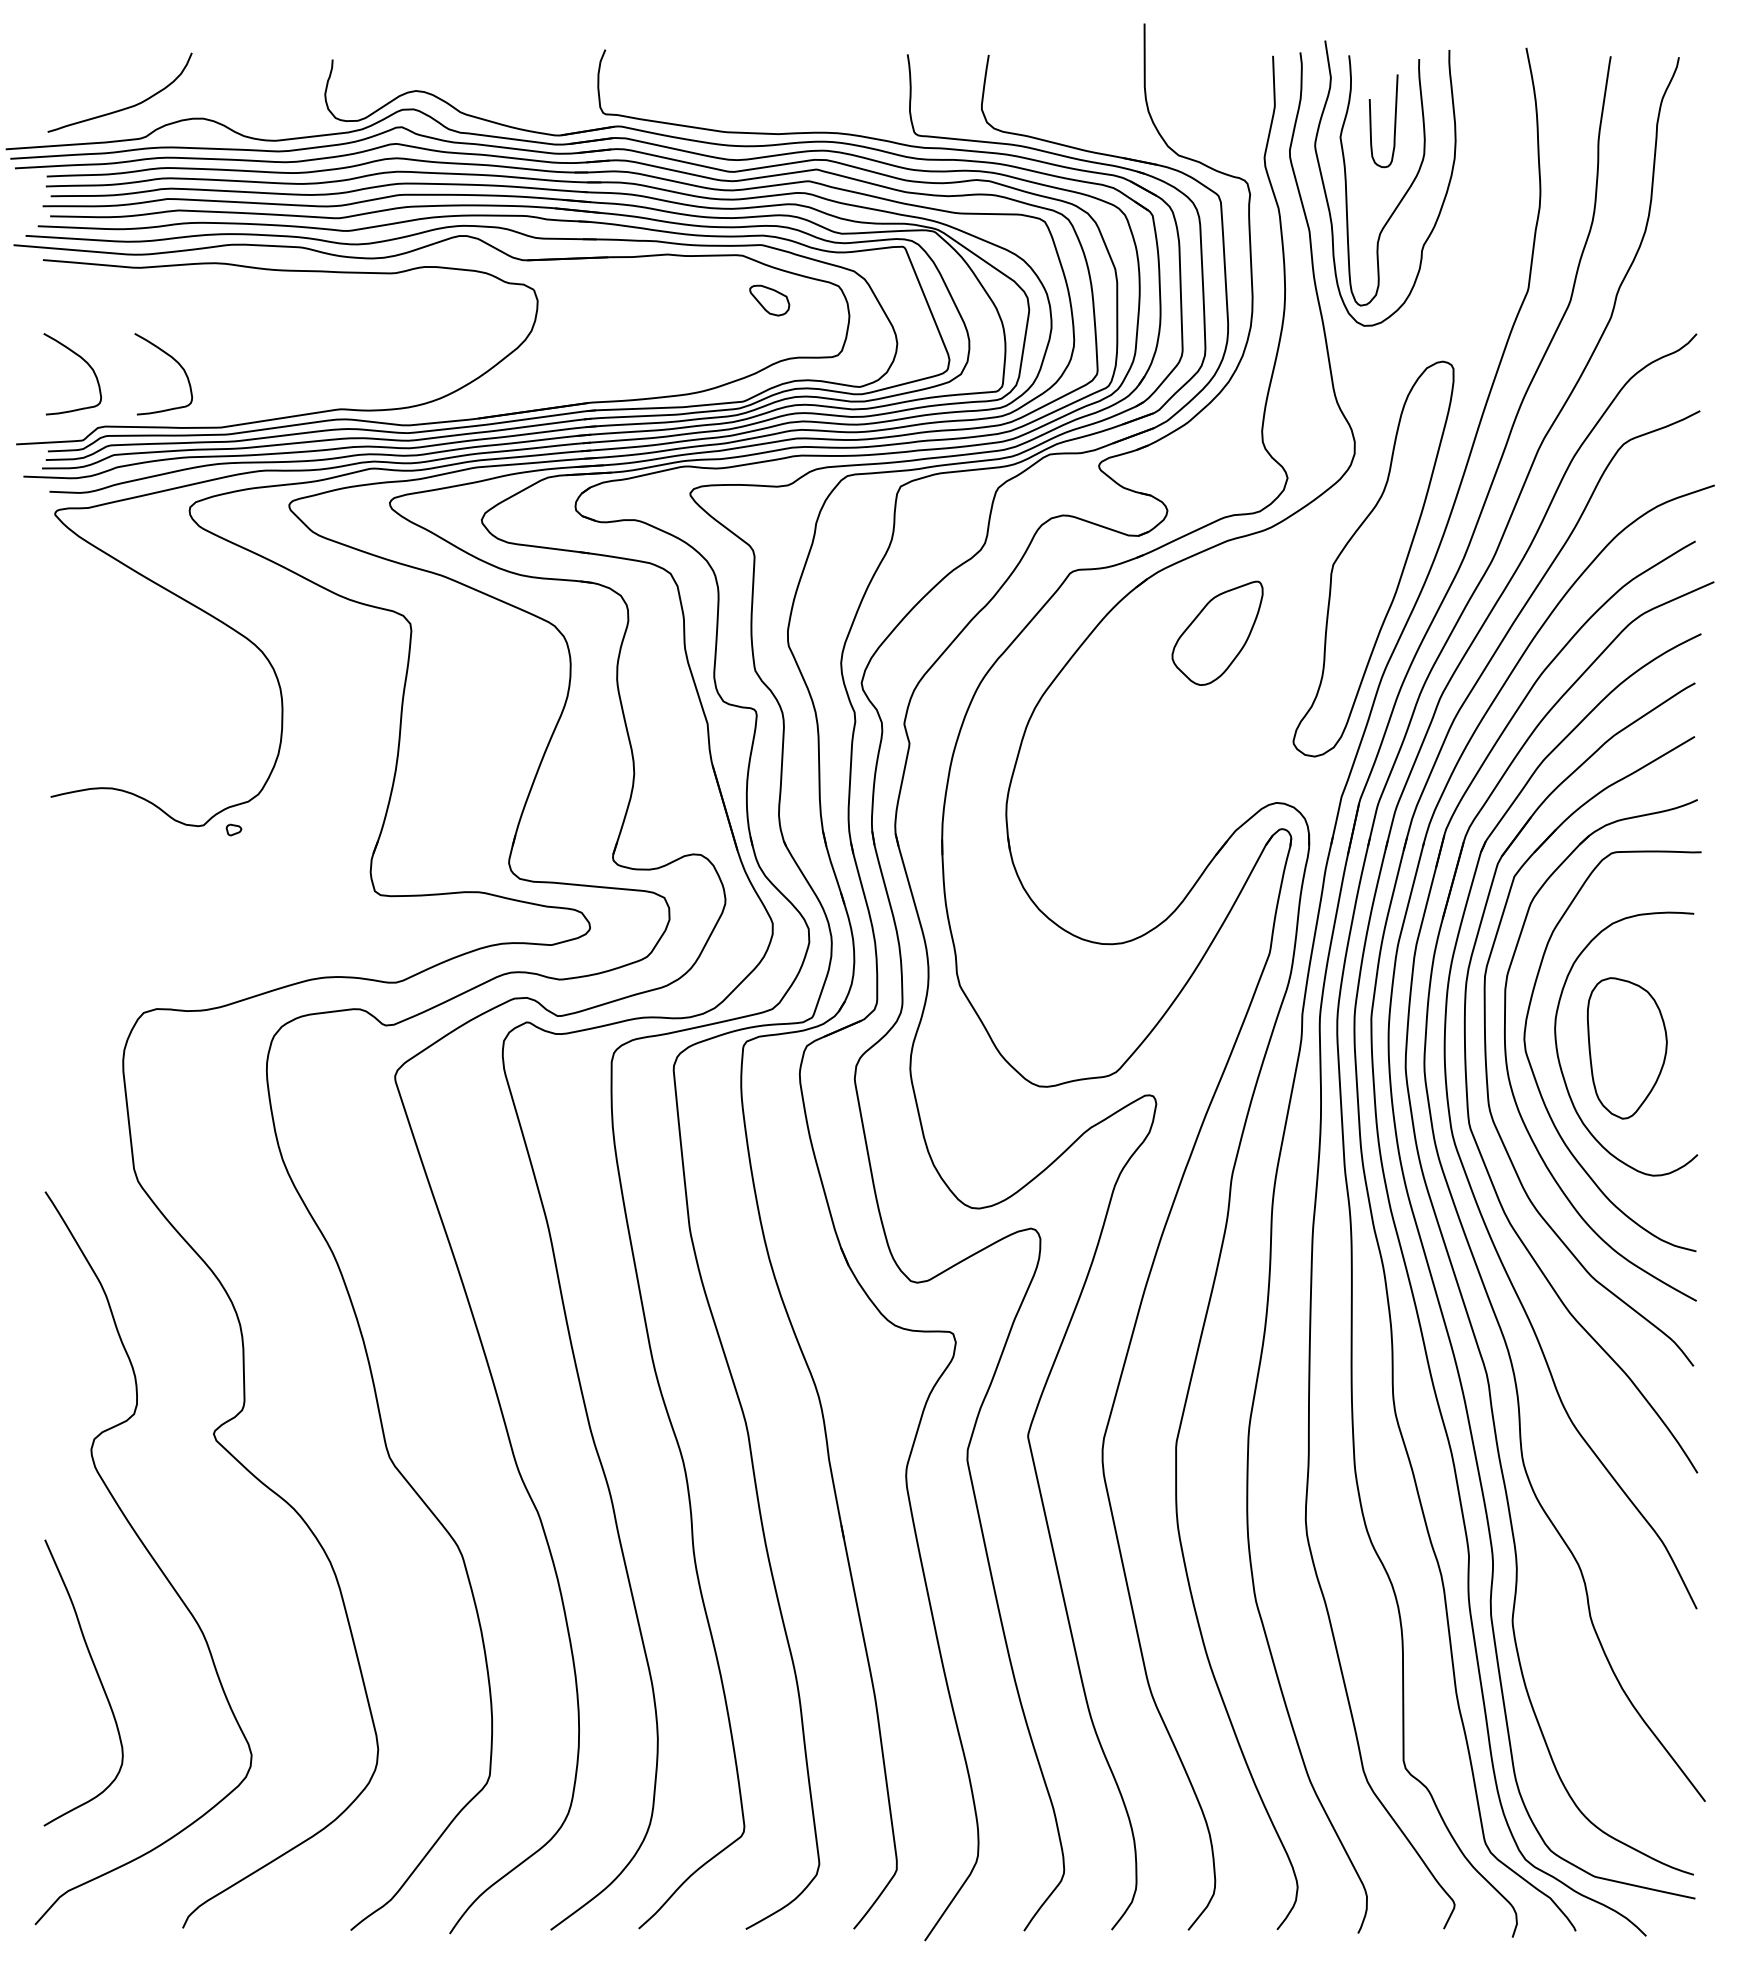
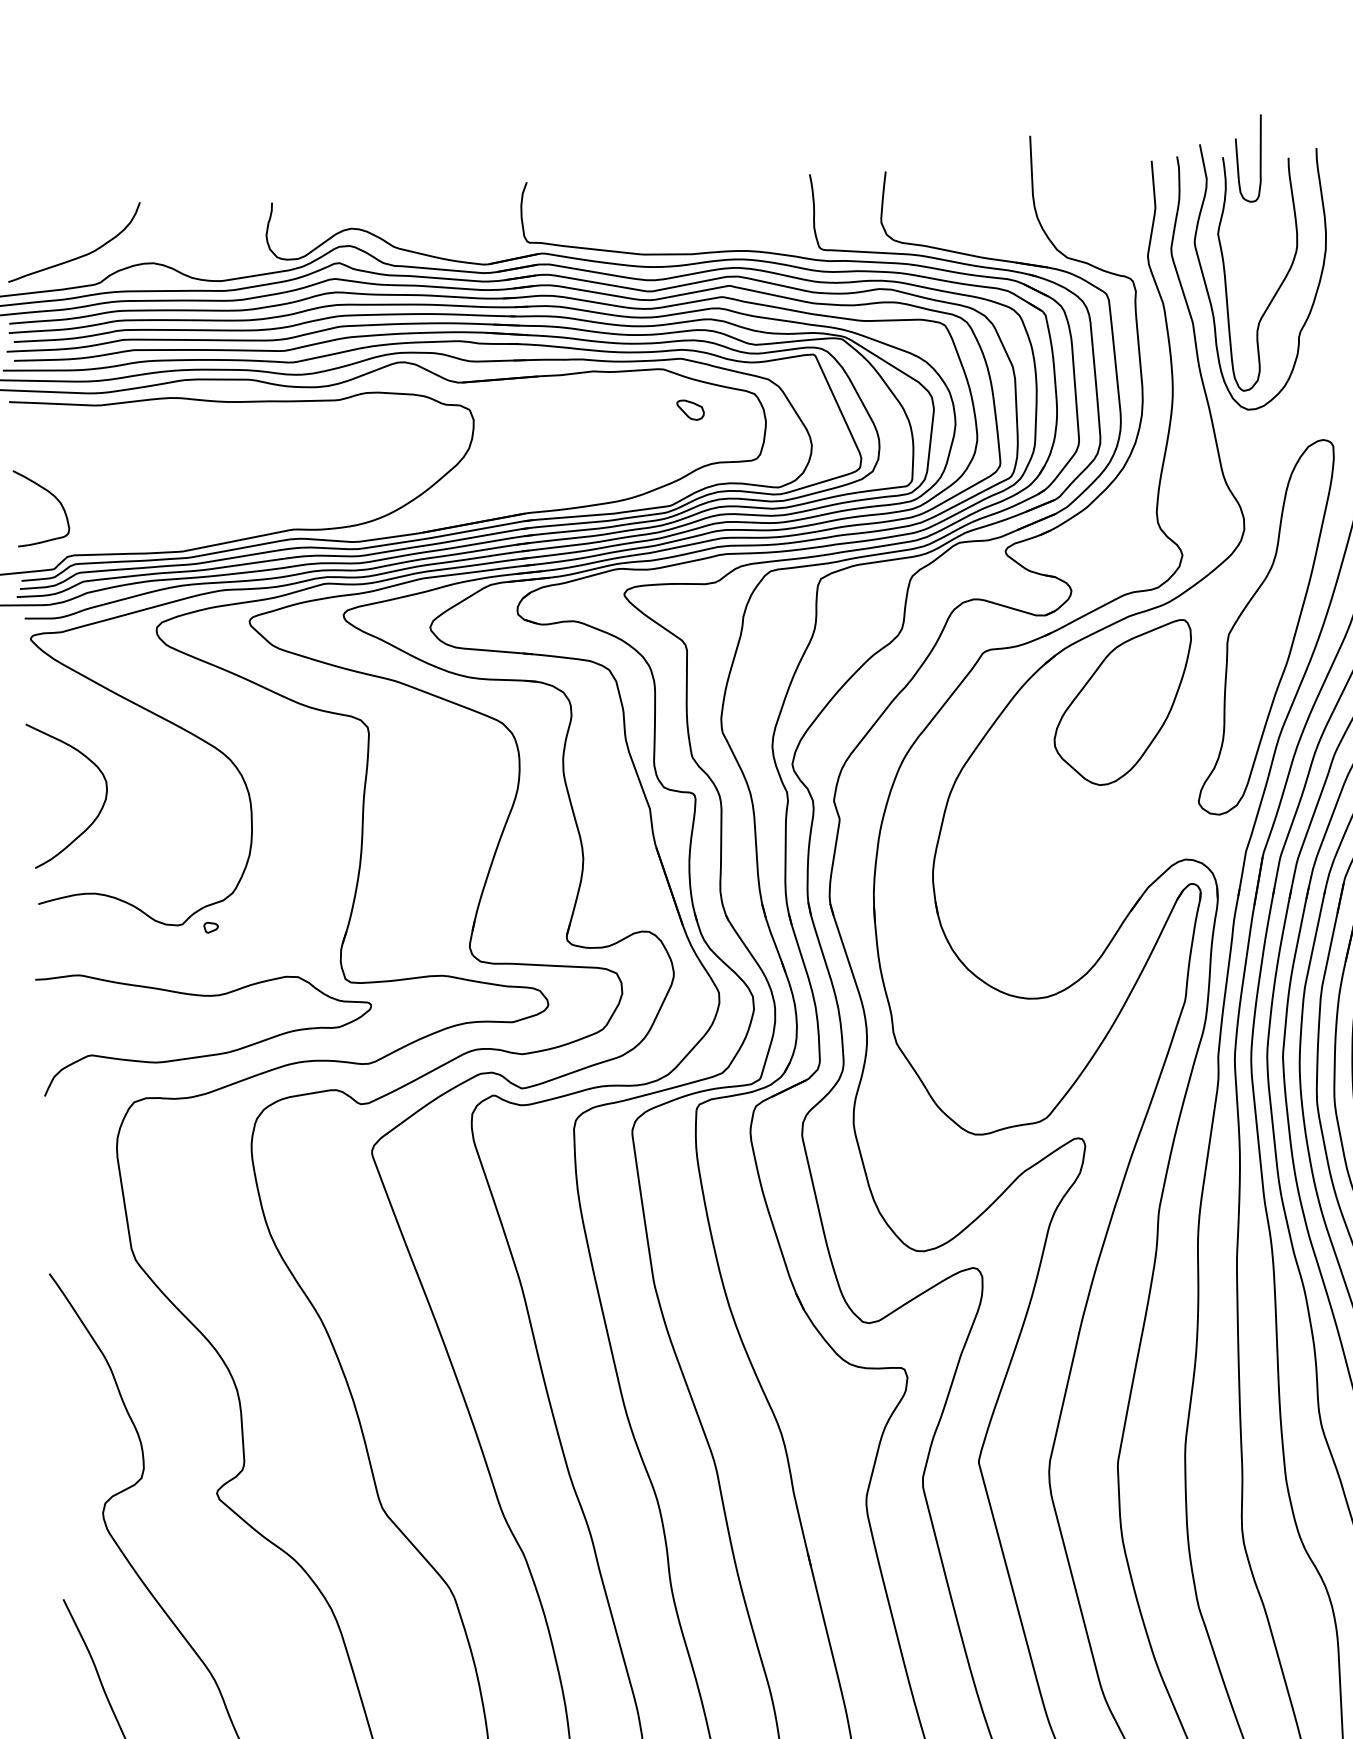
curve: (1394, 121) -> (1259, 158), moved
part: (769, 299) -> (690, 409), size x0.71
part: (172, 359) -> (134, 489), removed
part: (1217, 633) -> (1123, 703), size x1.67
curve: (121, 698) -> (100, 809), added
curve: (223, 965) -> (206, 1054), added

